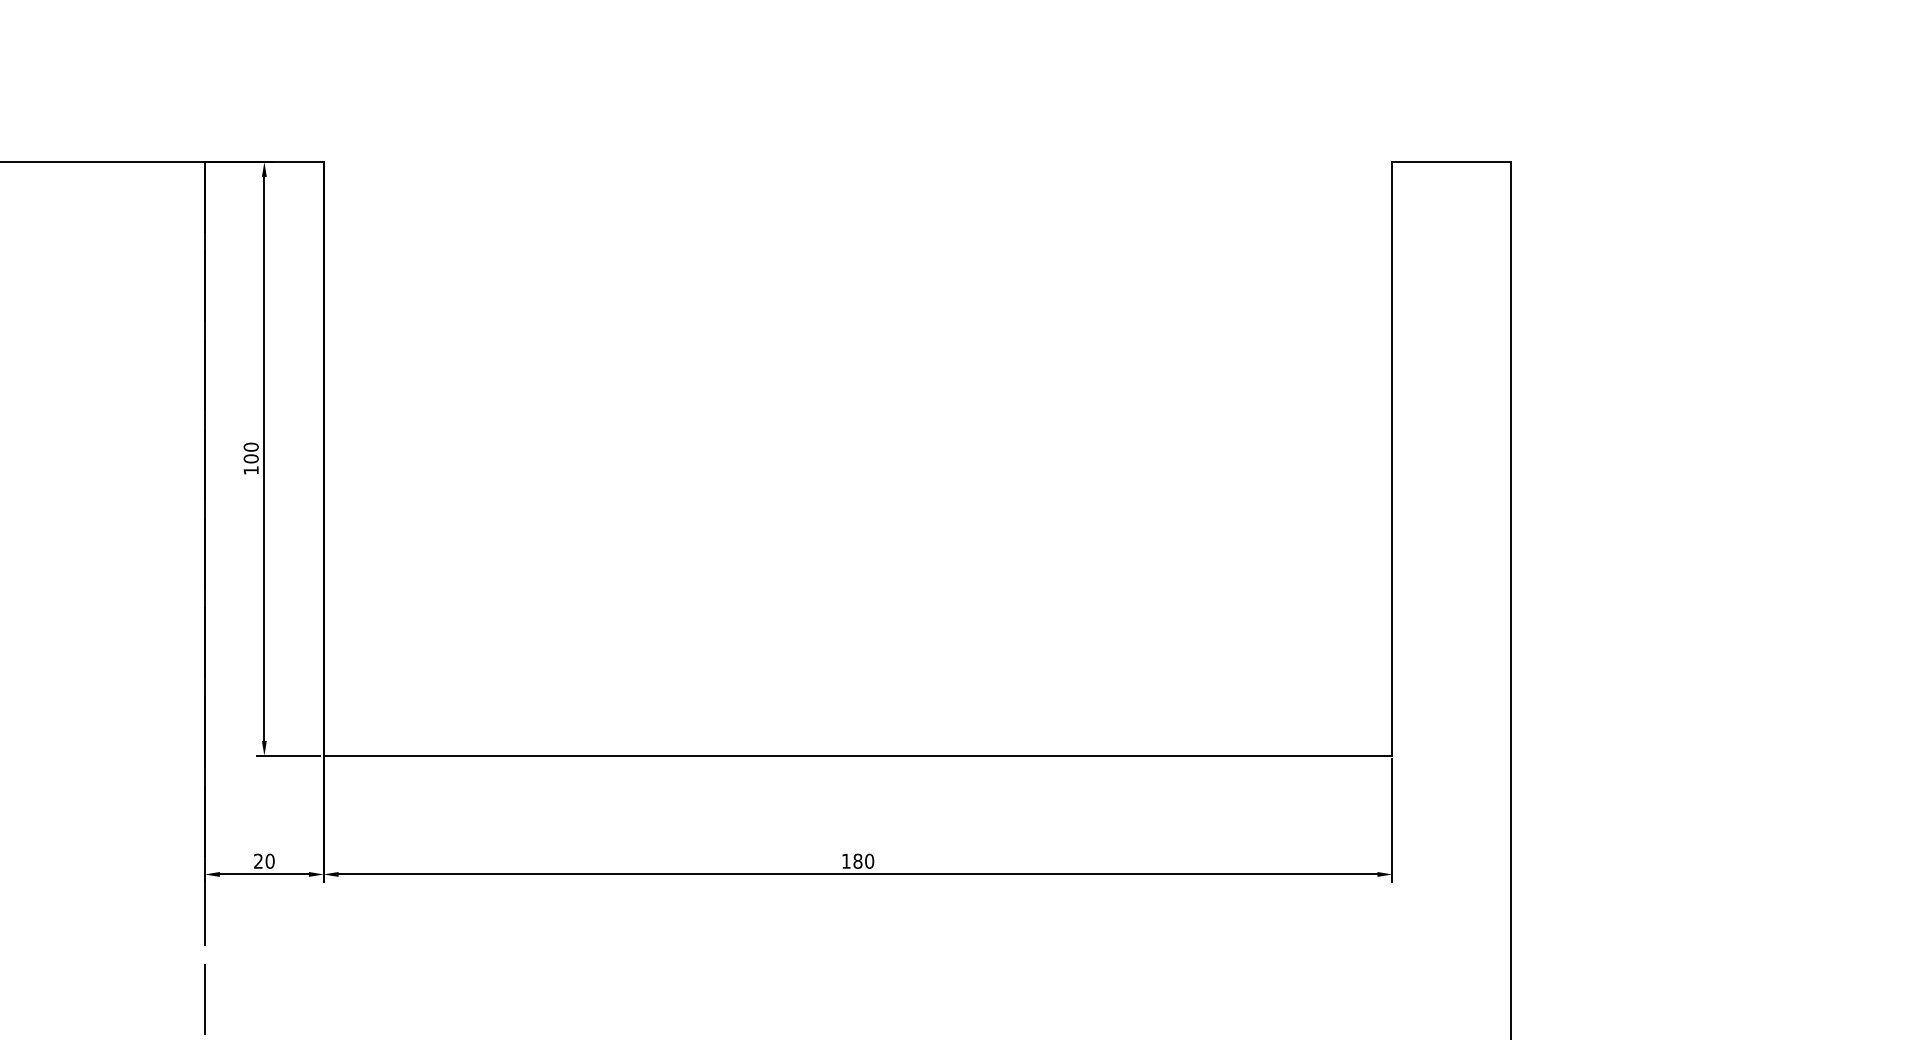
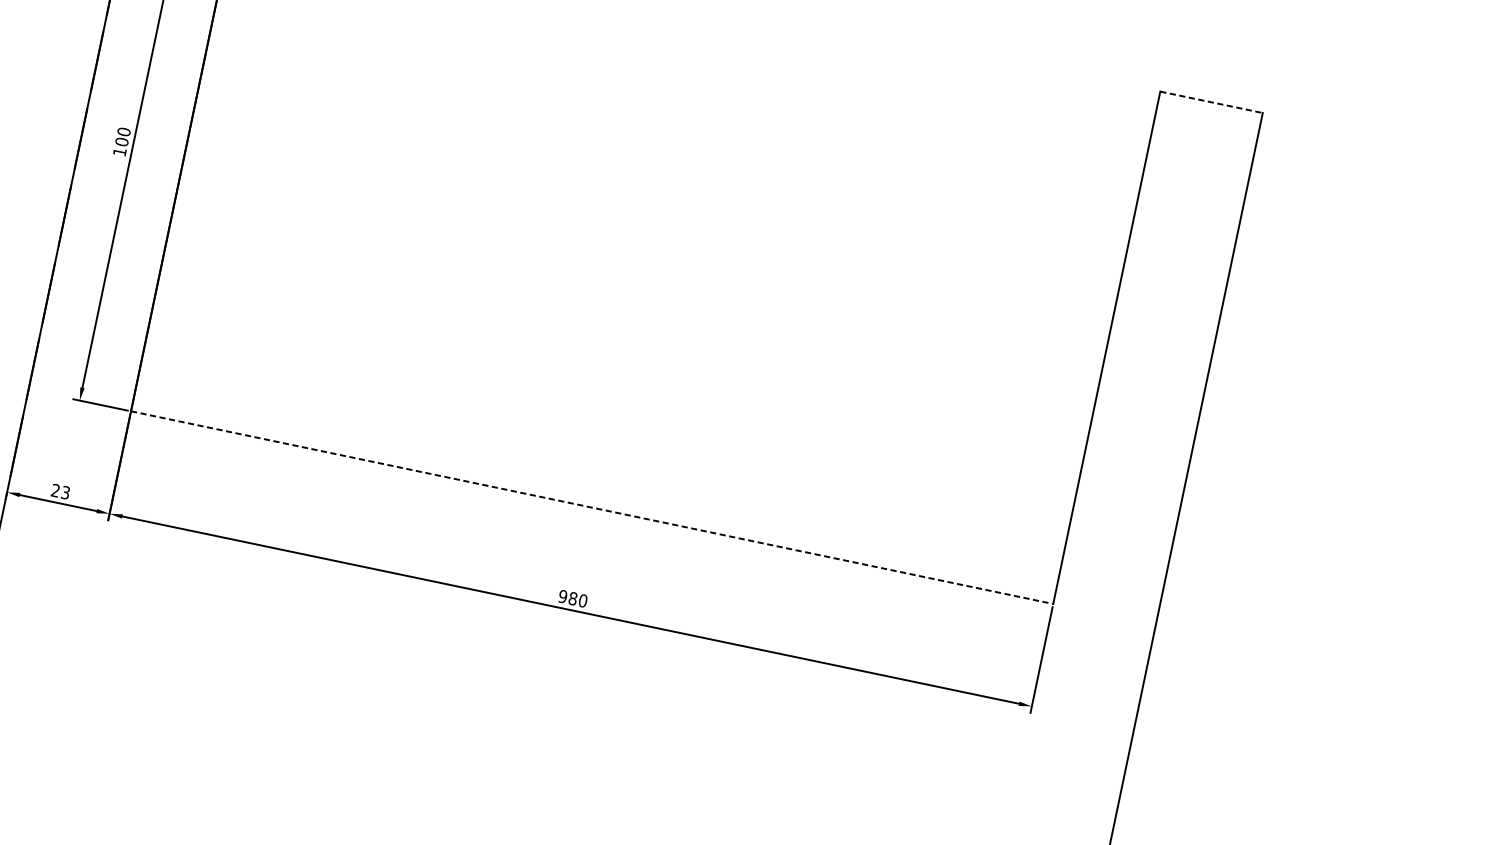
line: (1452, 162) -> (1212, 102), solid -> dashed
line: (858, 755) -> (592, 507), solid -> dashed
text: (269, 860) -> (65, 491), 20 -> 23
text: (845, 860) -> (562, 595), 180 -> 980

